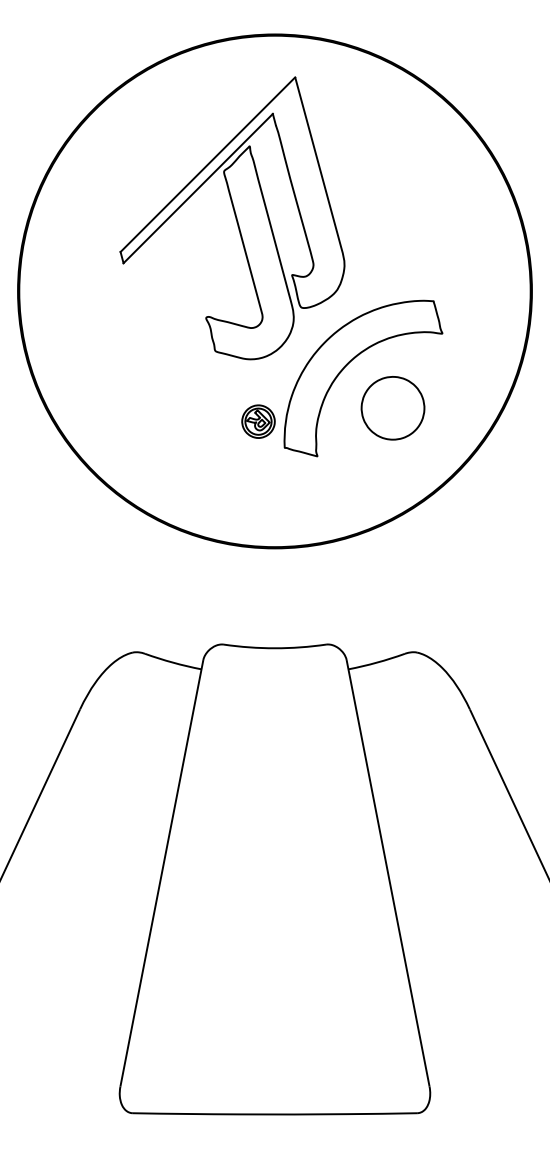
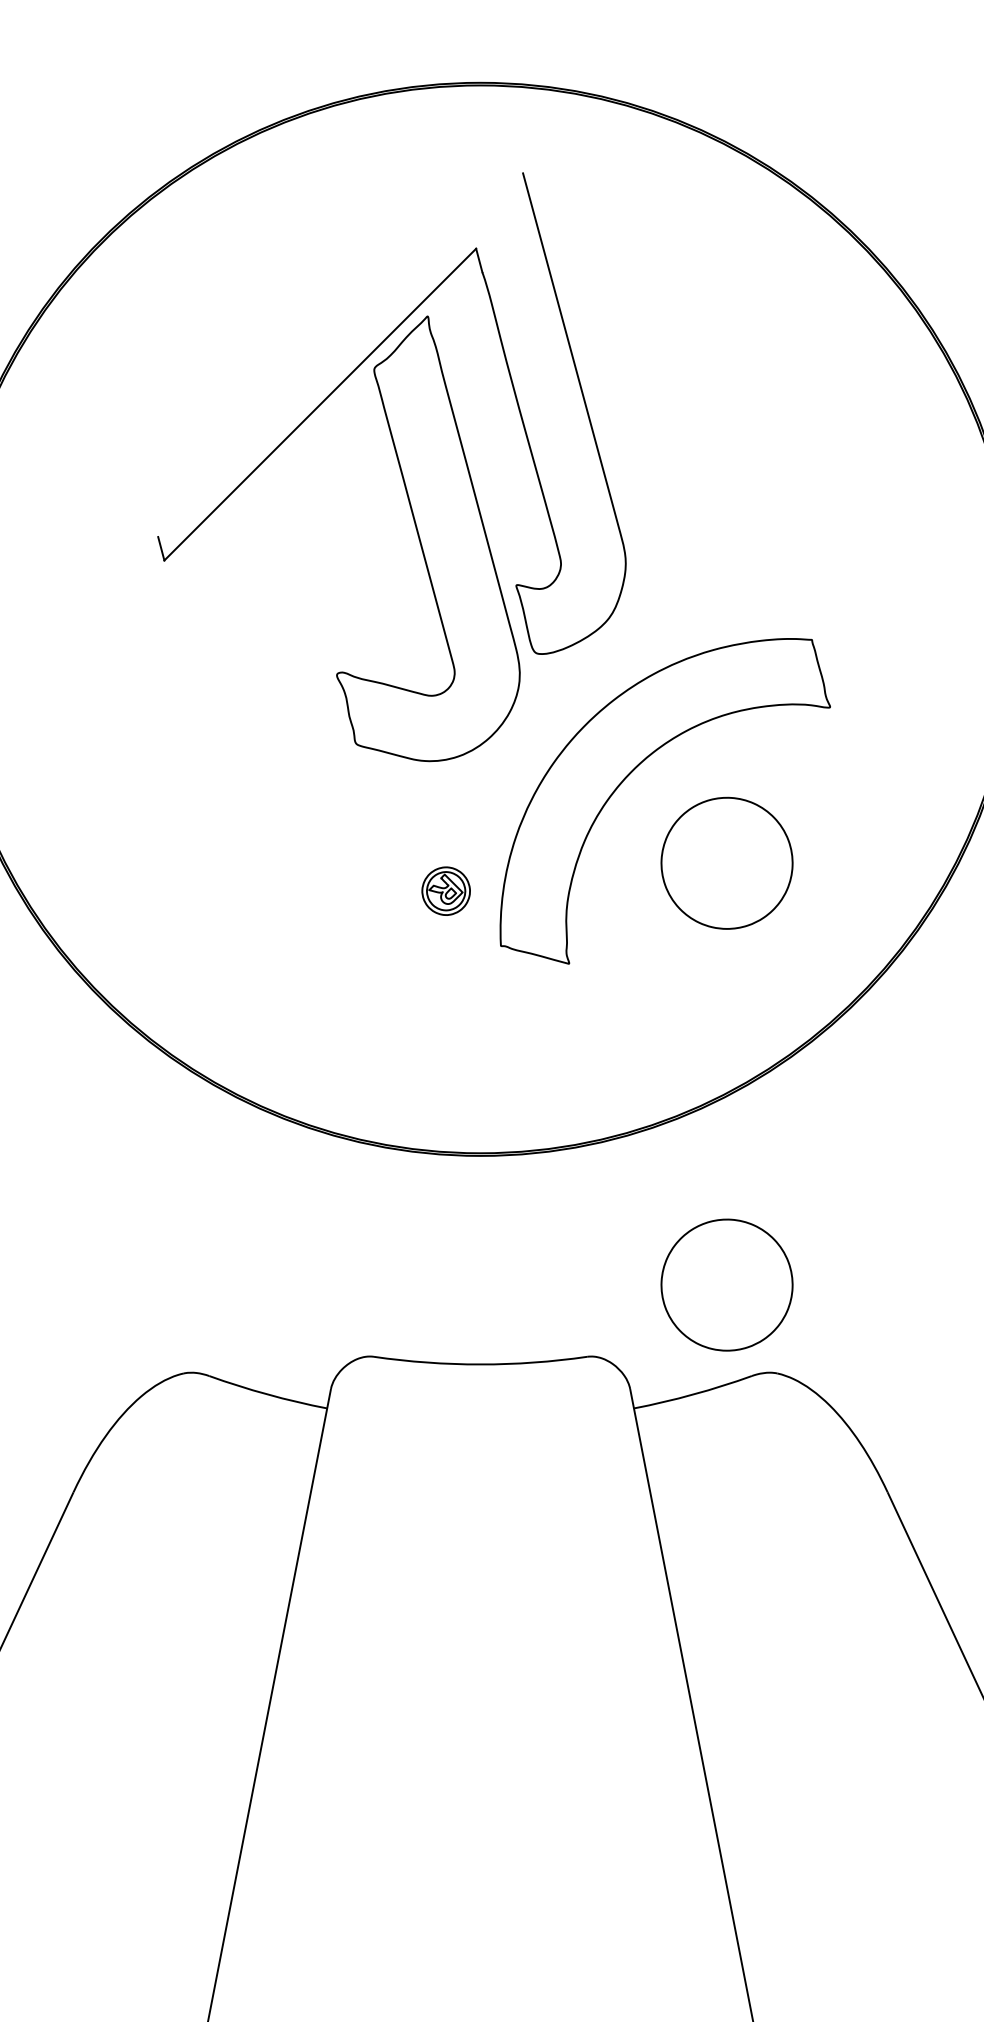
line: (207, 164) -> (339, 354), removed
part: (258, 421) -> (446, 890), size x0.7
part: (392, 610) -> (725, 1285), added

